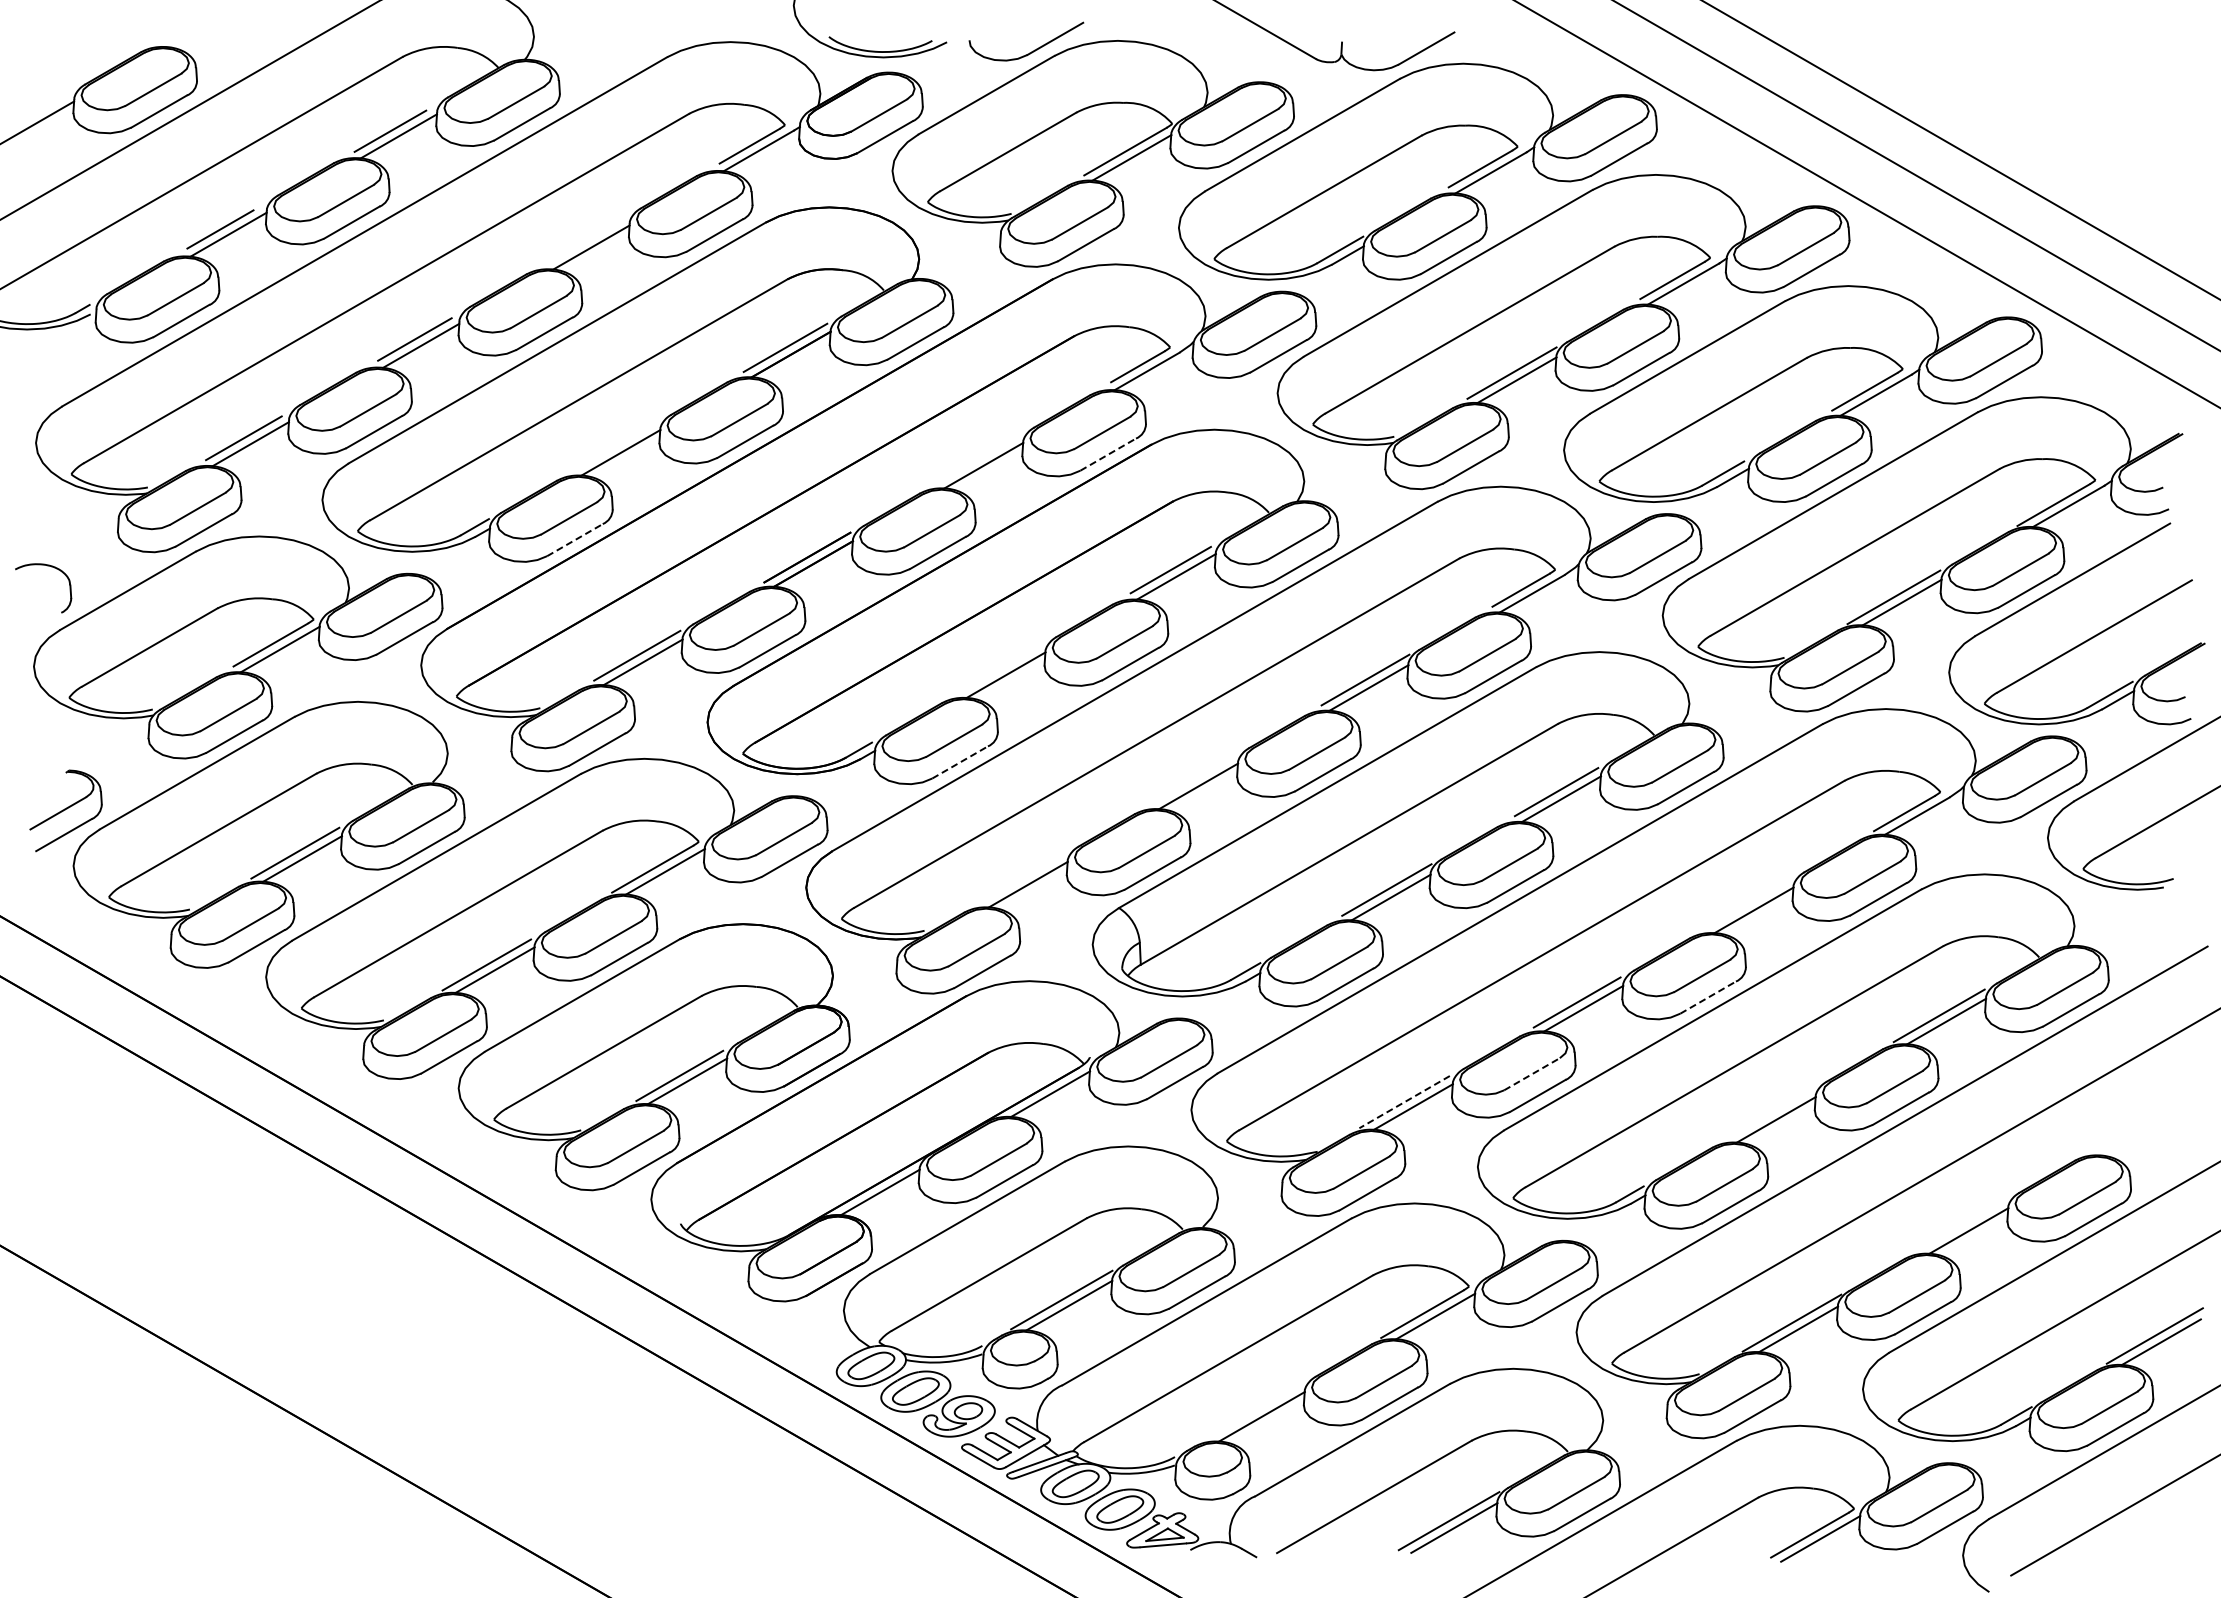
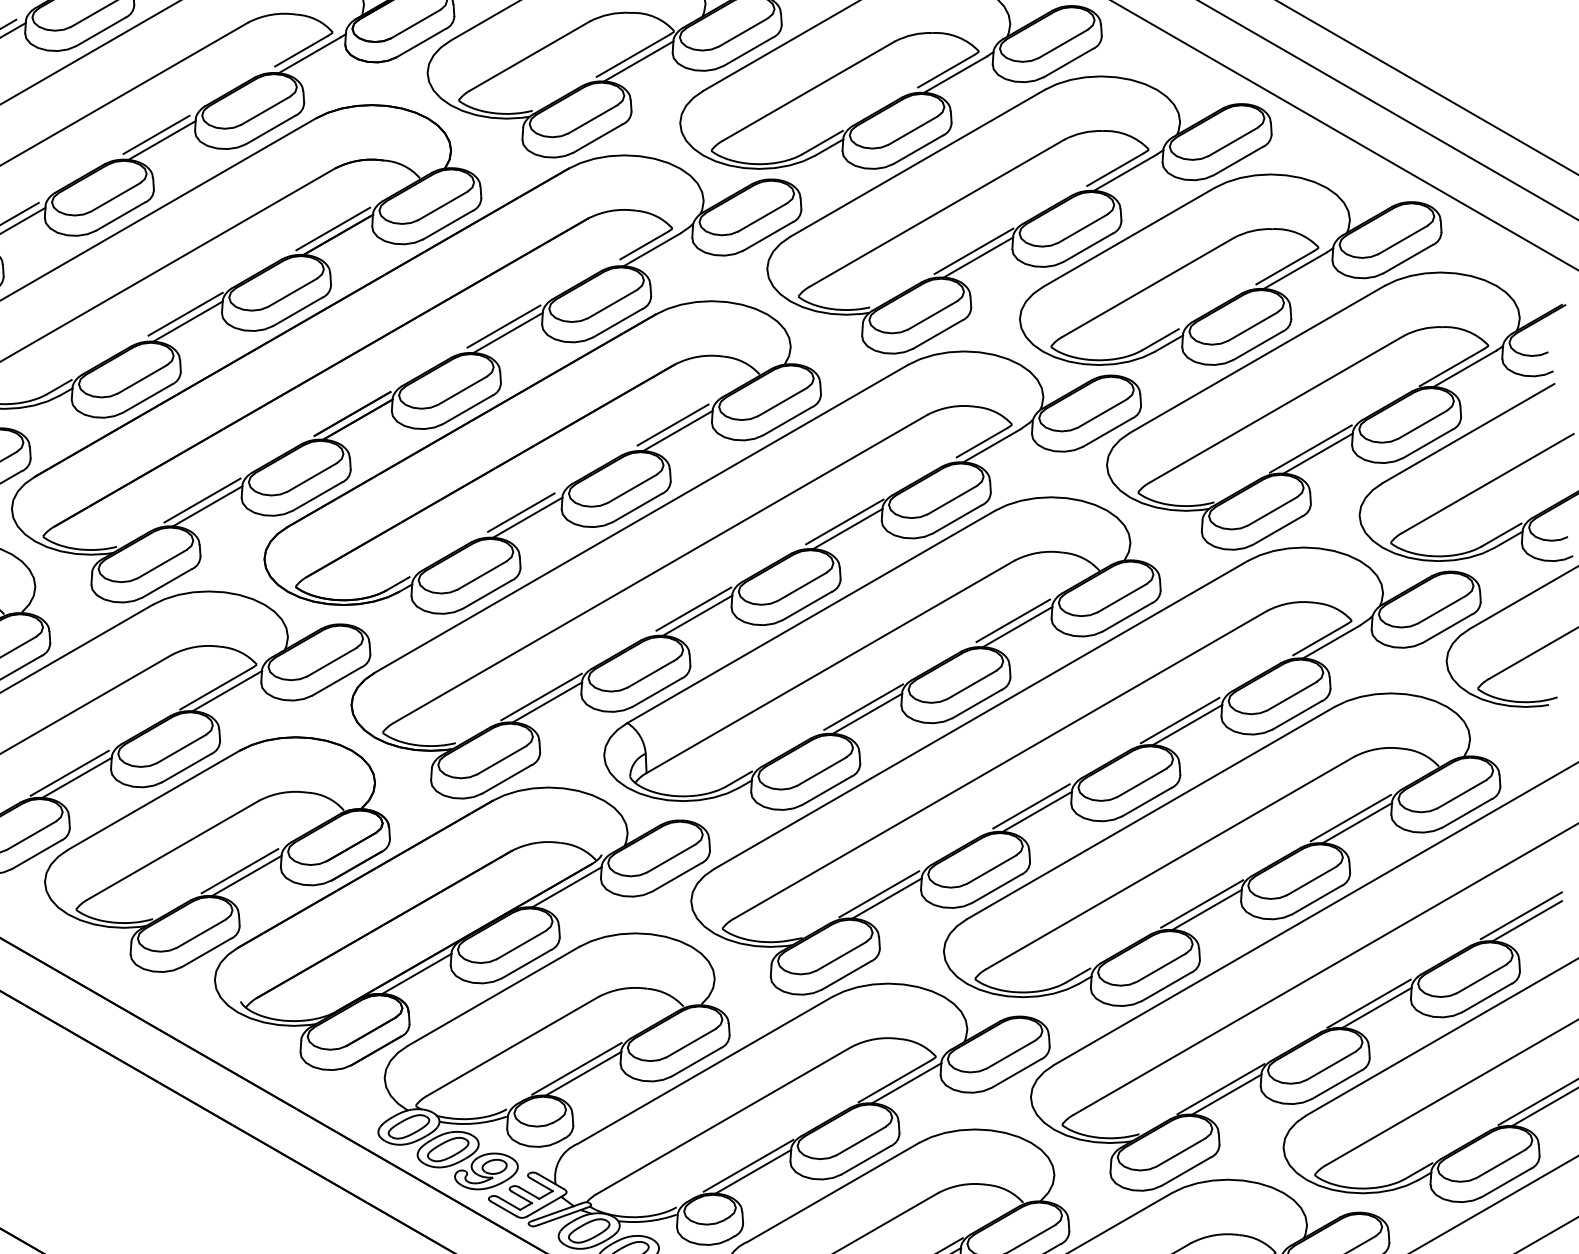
line: (584, 240) -> (155, 134), added
line: (618, 444) -> (185, 314), added
line: (1108, 454) -> (618, 323), dashed -> solid
line: (978, 458) -> (503, 326), added
line: (575, 539) -> (147, 398), dashed -> solid
line: (998, 669) -> (521, 512), added
line: (960, 762) -> (487, 594), dashed -> solid
line: (1194, 778) -> (693, 608), added
line: (1021, 878) -> (541, 697), added
line: (1745, 904) -> (1179, 719), added
line: (1708, 997) -> (1147, 801), dashed -> solid
line: (1532, 1073) -> (992, 869), dashed -> solid
line: (1404, 1102) -> (879, 894), dashed -> solid
line: (1770, 1112) -> (1201, 903), added
line: (2132, 1126) -> (1521, 915), added
line: (2138, 1132) -> (1526, 921), added
line: (1959, 1225) -> (1368, 1003), added
line: (1256, 1409) -> (748, 1165), added

